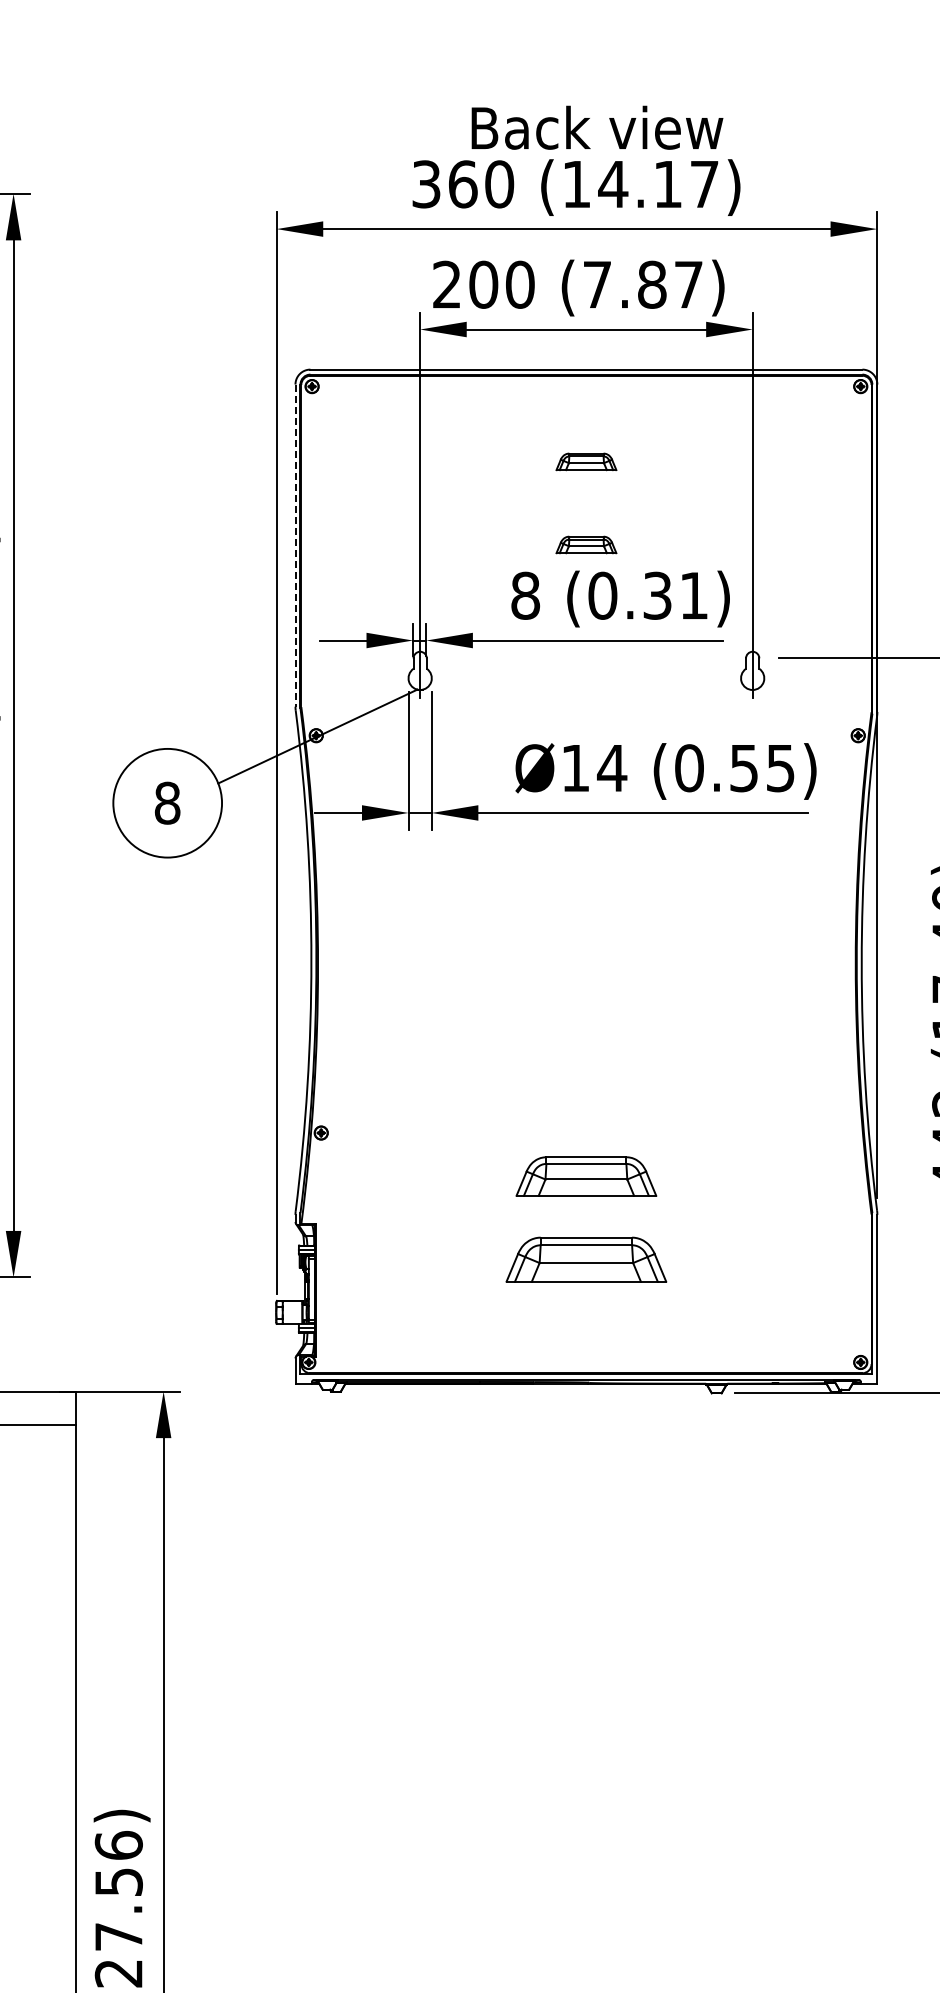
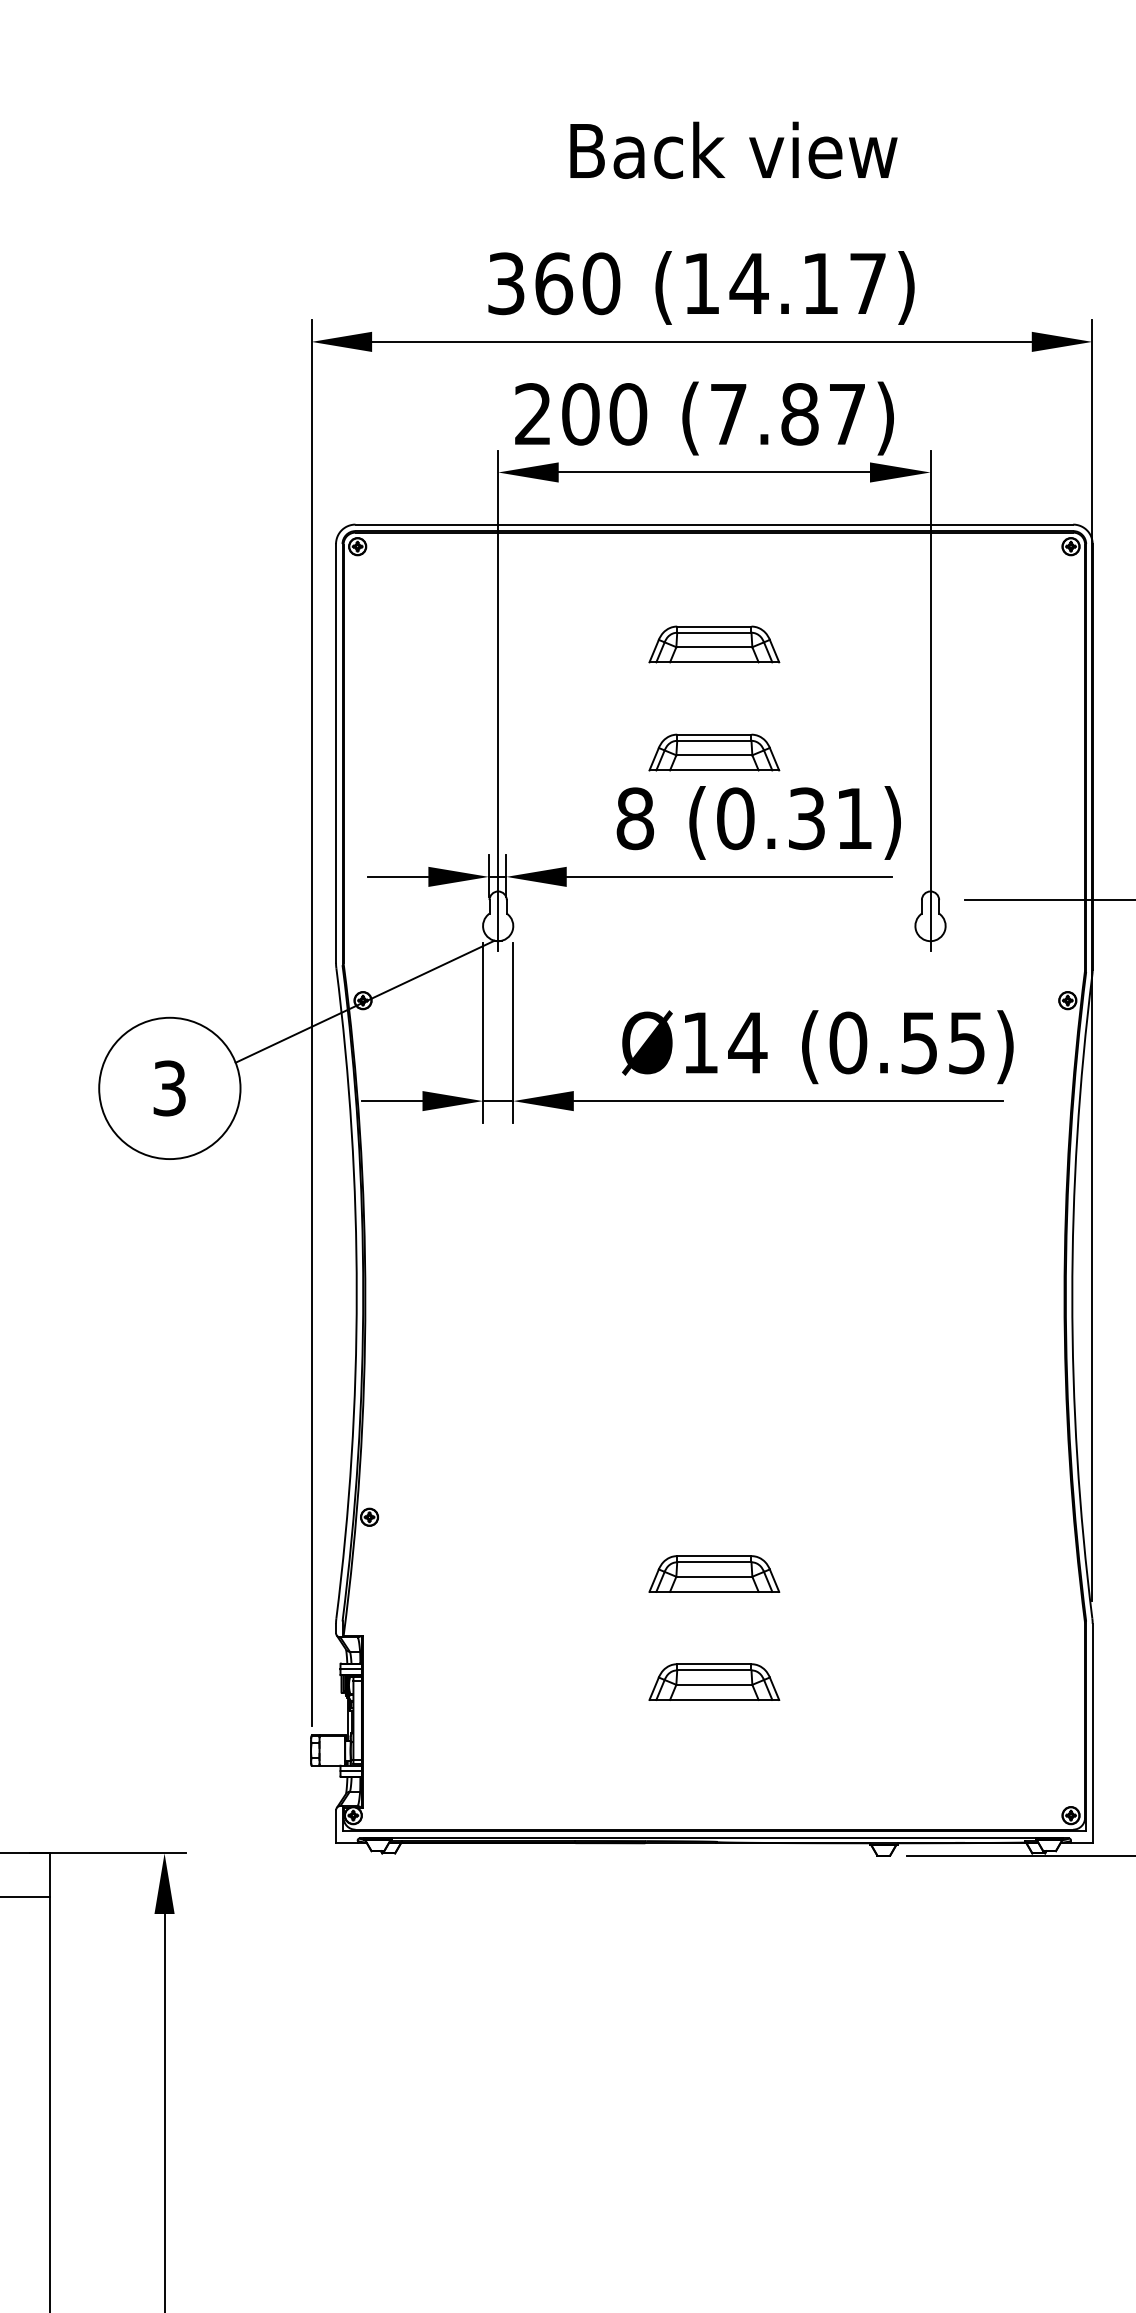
text: (597, 127) -> (733, 149), moved
part: (586, 461) -> (714, 644), size x1.67
part: (586, 544) -> (714, 752), size x1.67
line: (295, 546) -> (336, 754), dashed -> solid
text: (167, 802) -> (169, 1087), 8 -> 3
part: (586, 1176) -> (714, 1573), size x0.71
part: (586, 1259) -> (714, 1681), size x0.62

